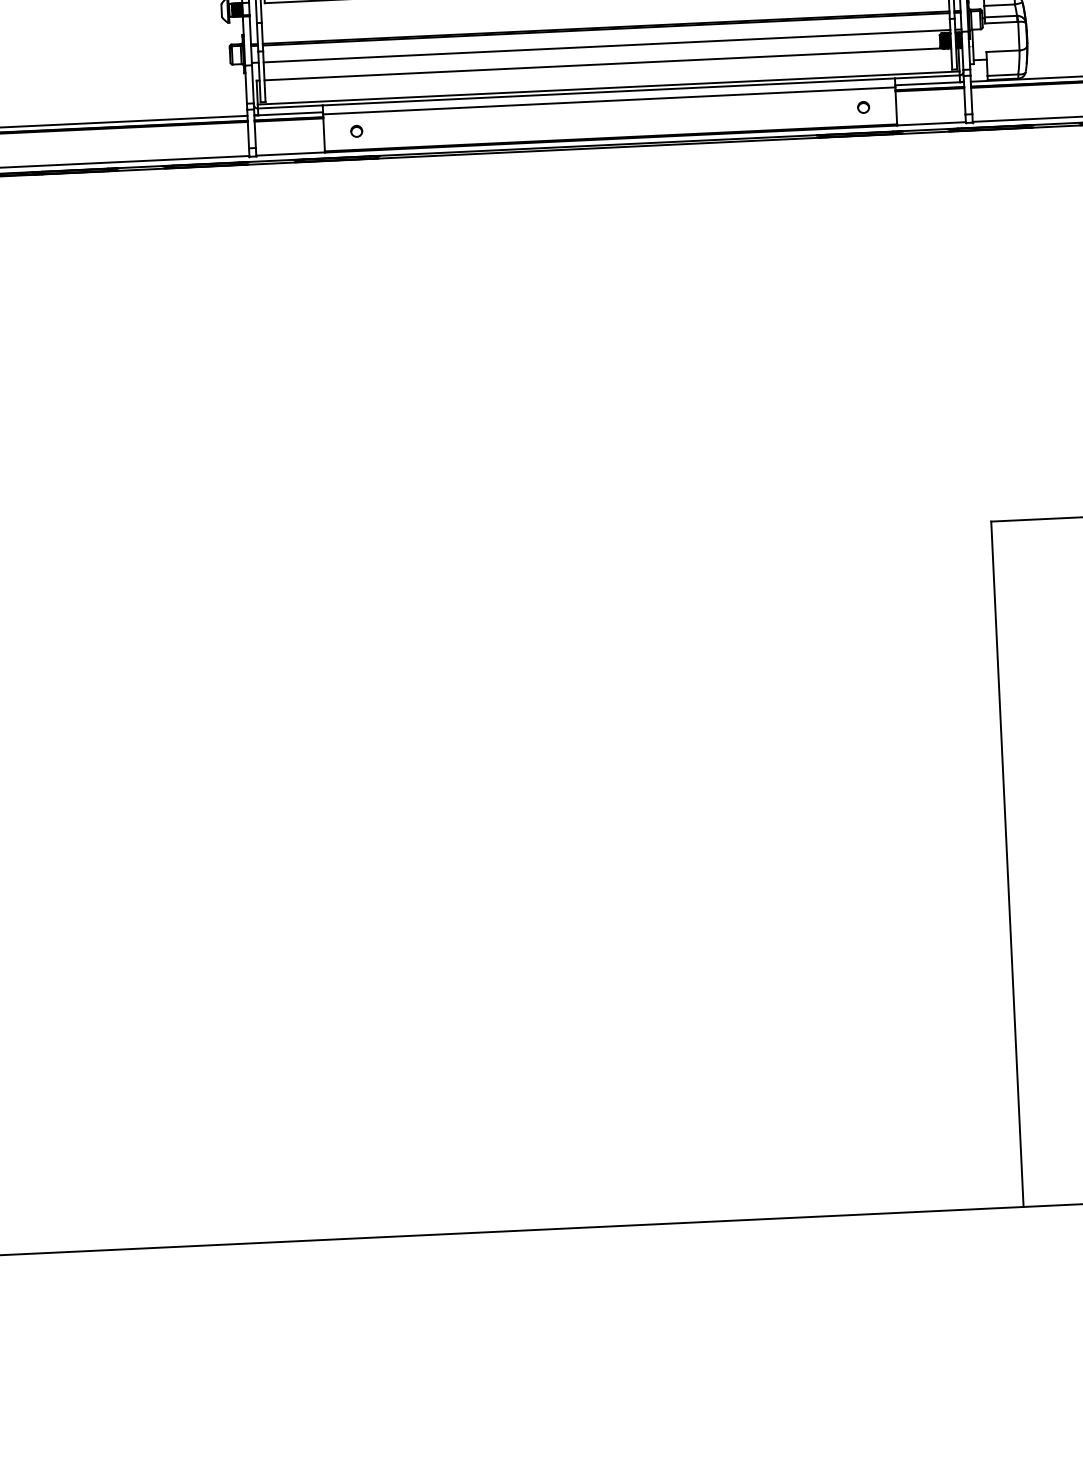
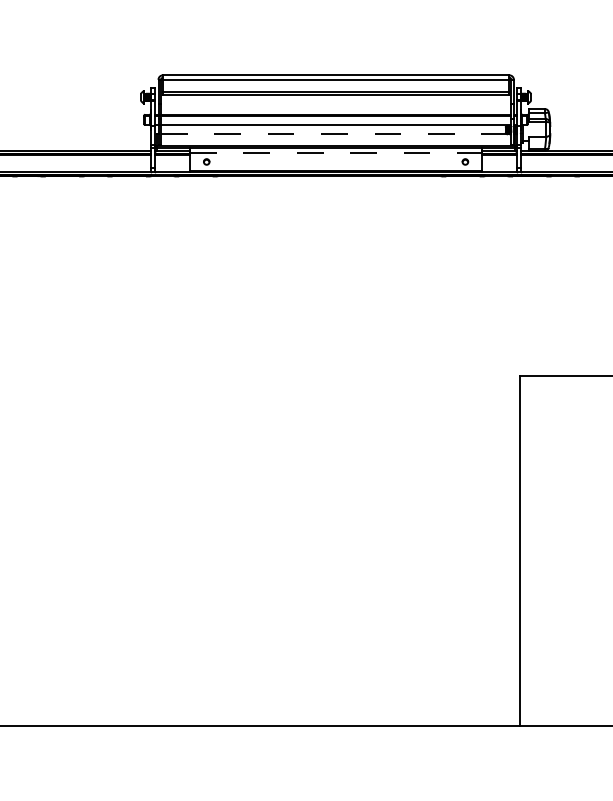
line: (602, 63) -> (333, 133), solid -> dashed
line: (610, 100) -> (336, 152), solid -> dashed

